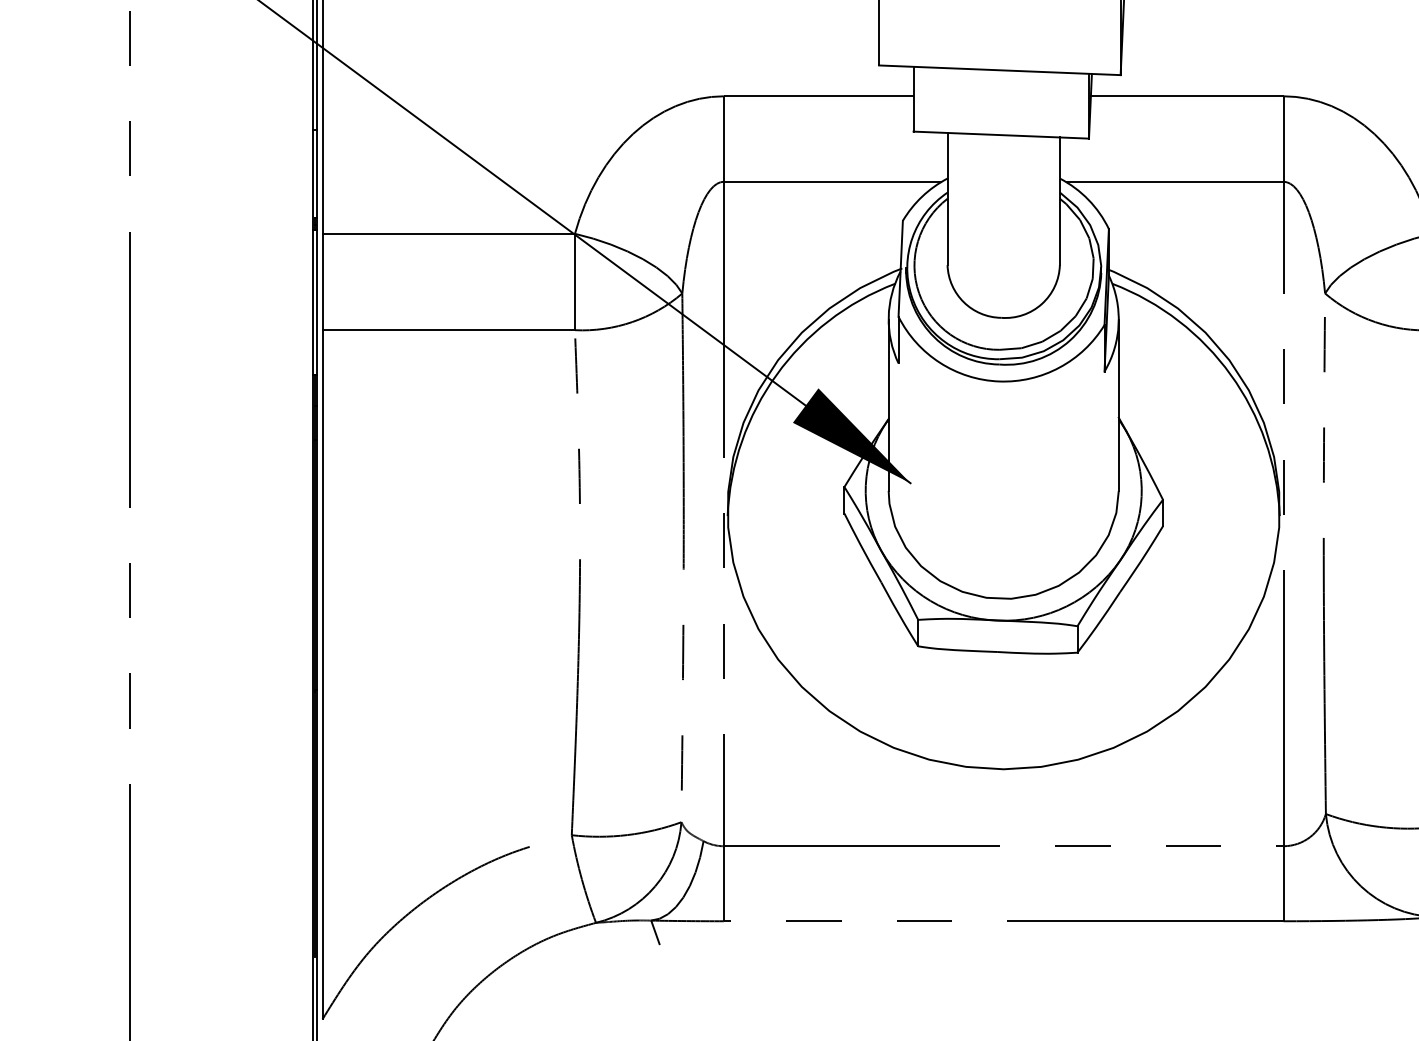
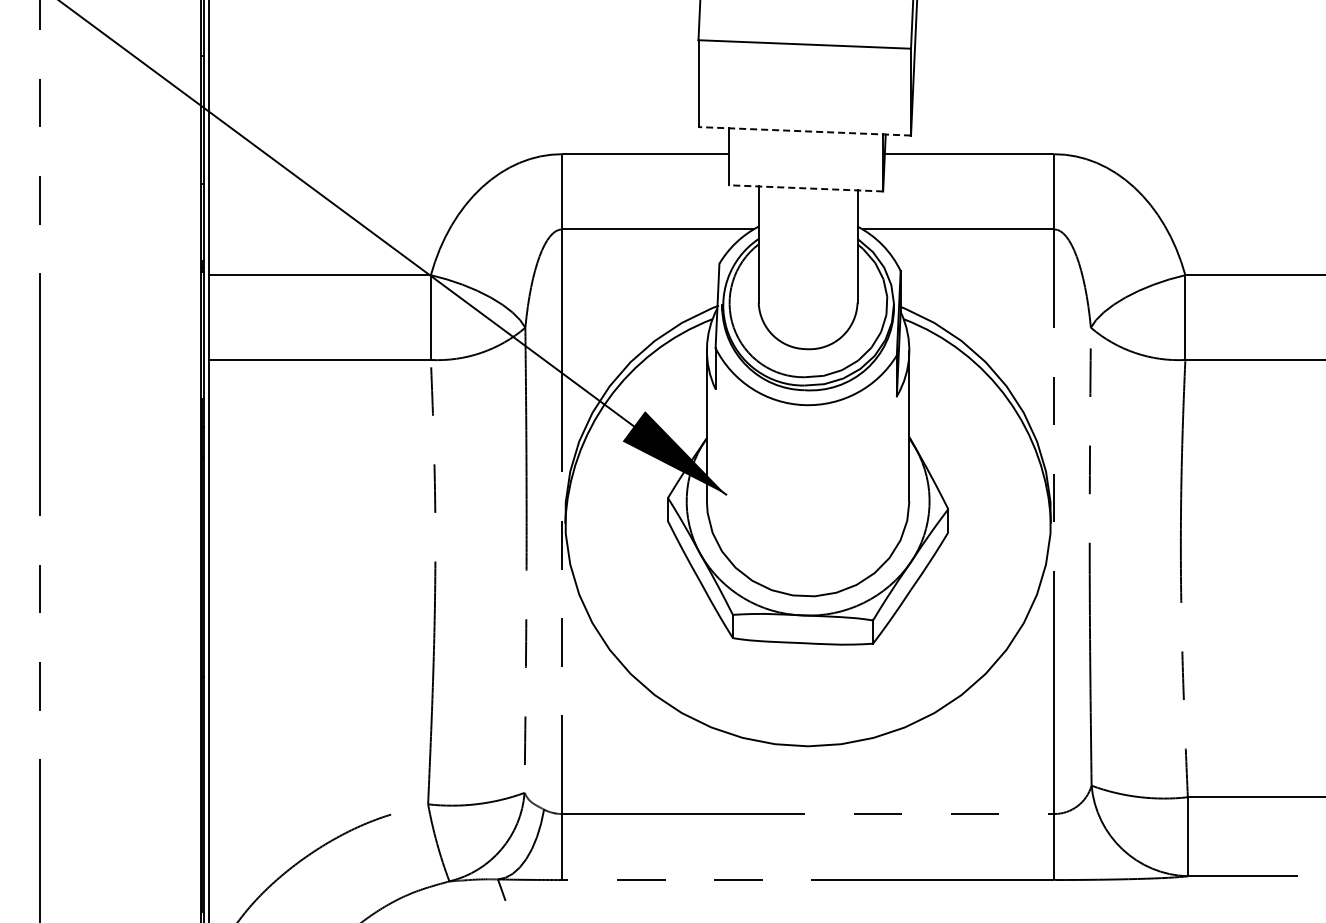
line: (999, 70) -> (804, 131), solid -> dashed
line: (1000, 135) -> (805, 188), solid -> dashed

